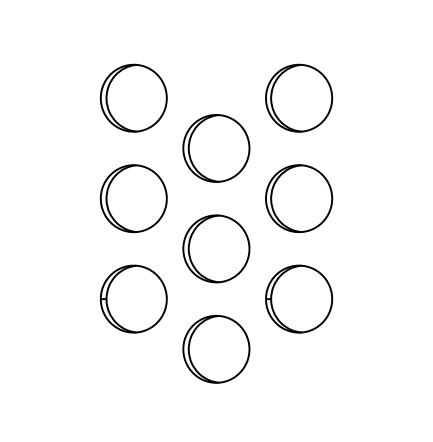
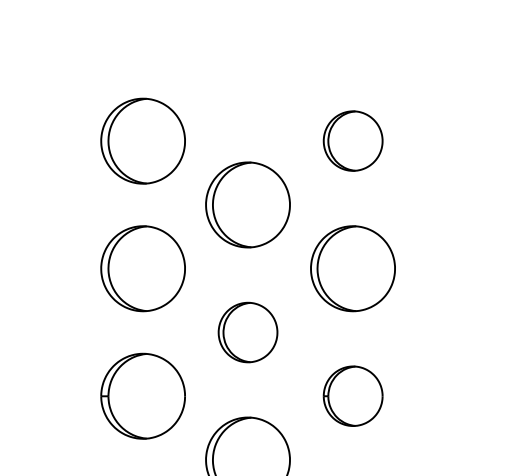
part: (299, 97) -> (353, 140), size x0.7
part: (216, 248) -> (248, 332), size x0.7
part: (299, 298) -> (353, 395), size x0.7

